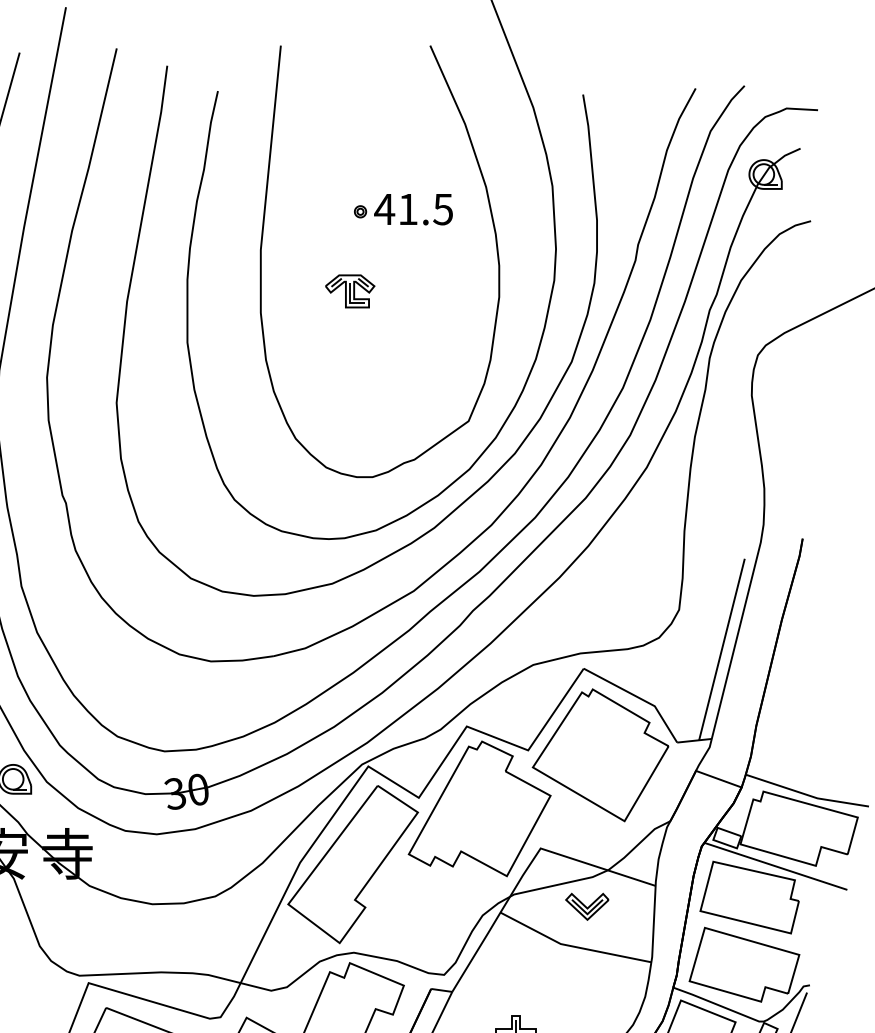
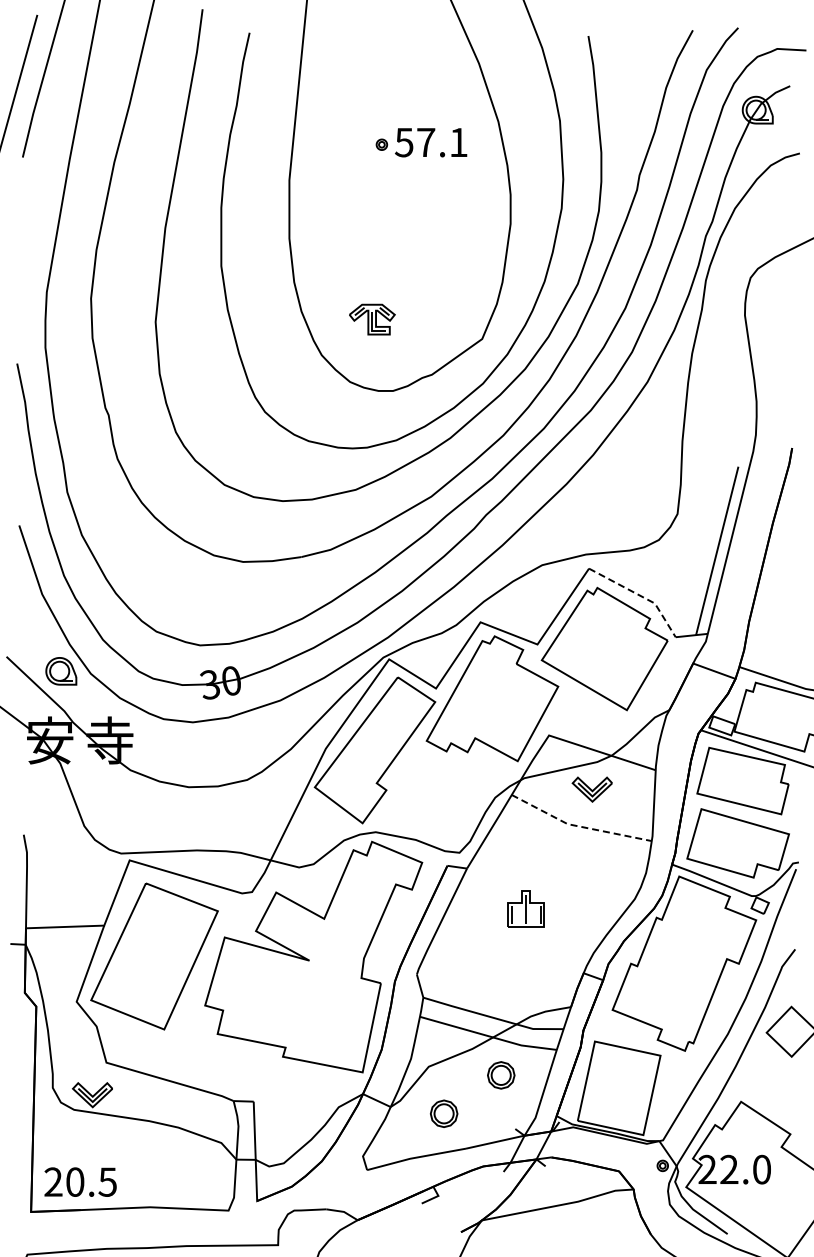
text: (412, 209) -> (430, 142), 41.5 -> 57.1
part: (350, 291) -> (372, 319), moved
line: (639, 697) -> (640, 595), solid -> dashed
line: (572, 946) -> (578, 826), solid -> dashed

